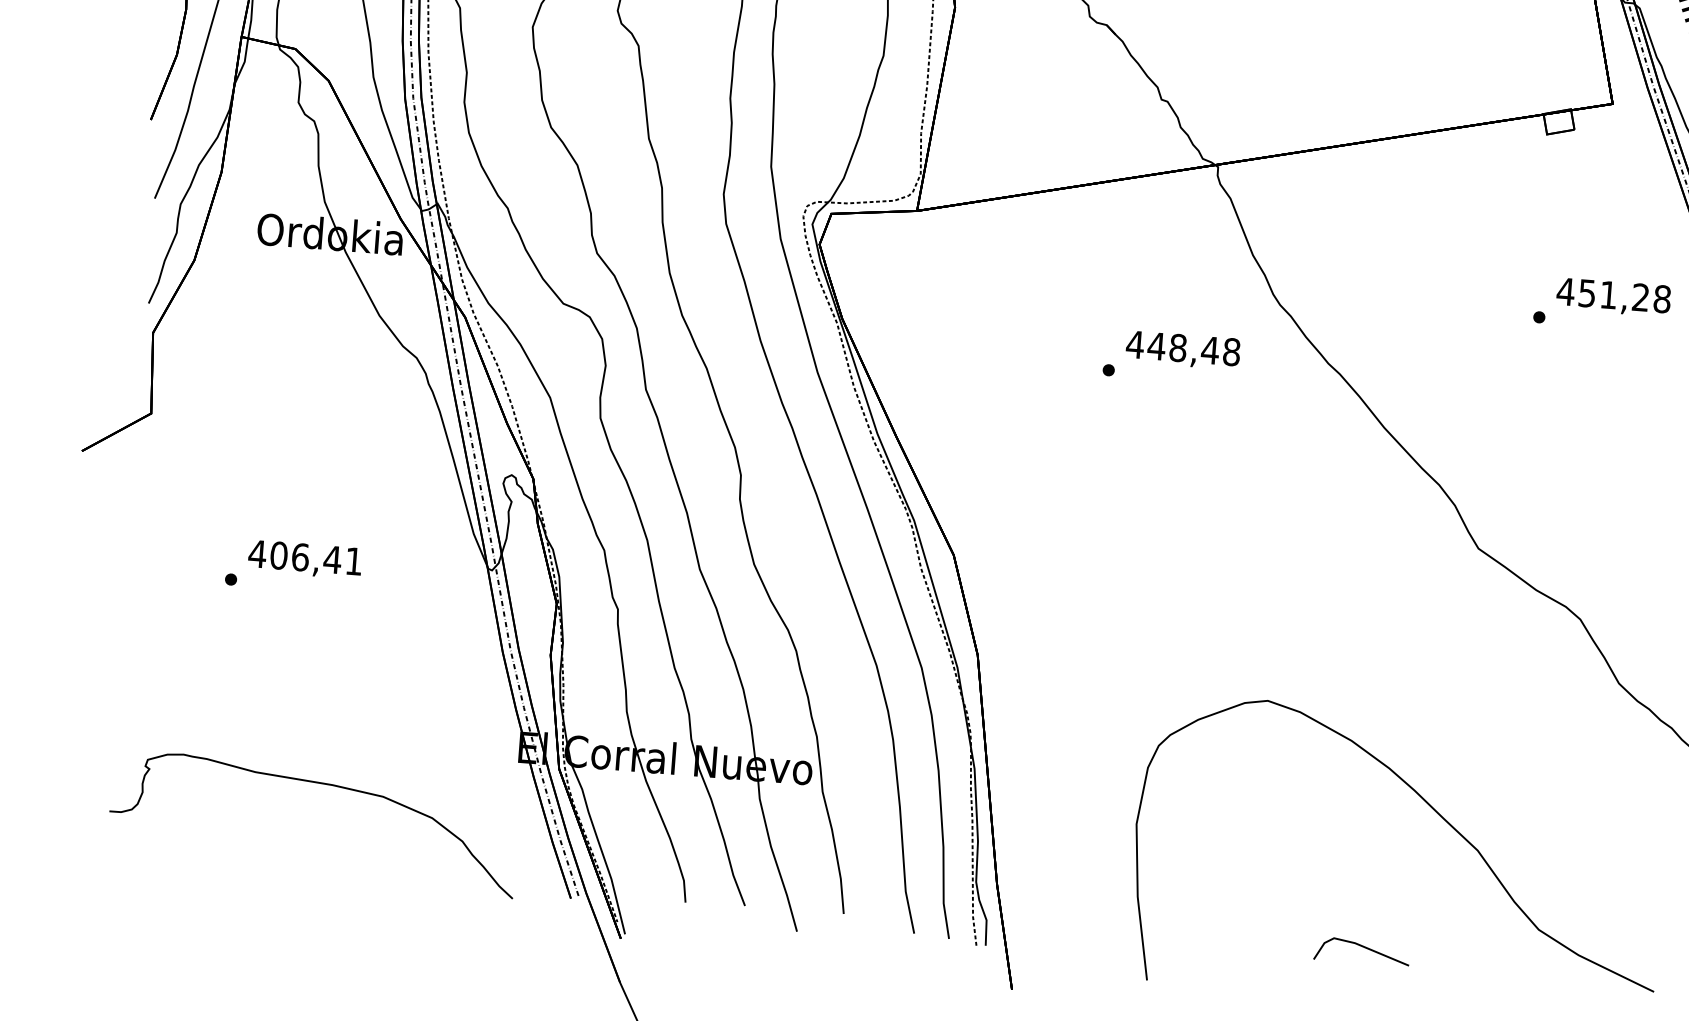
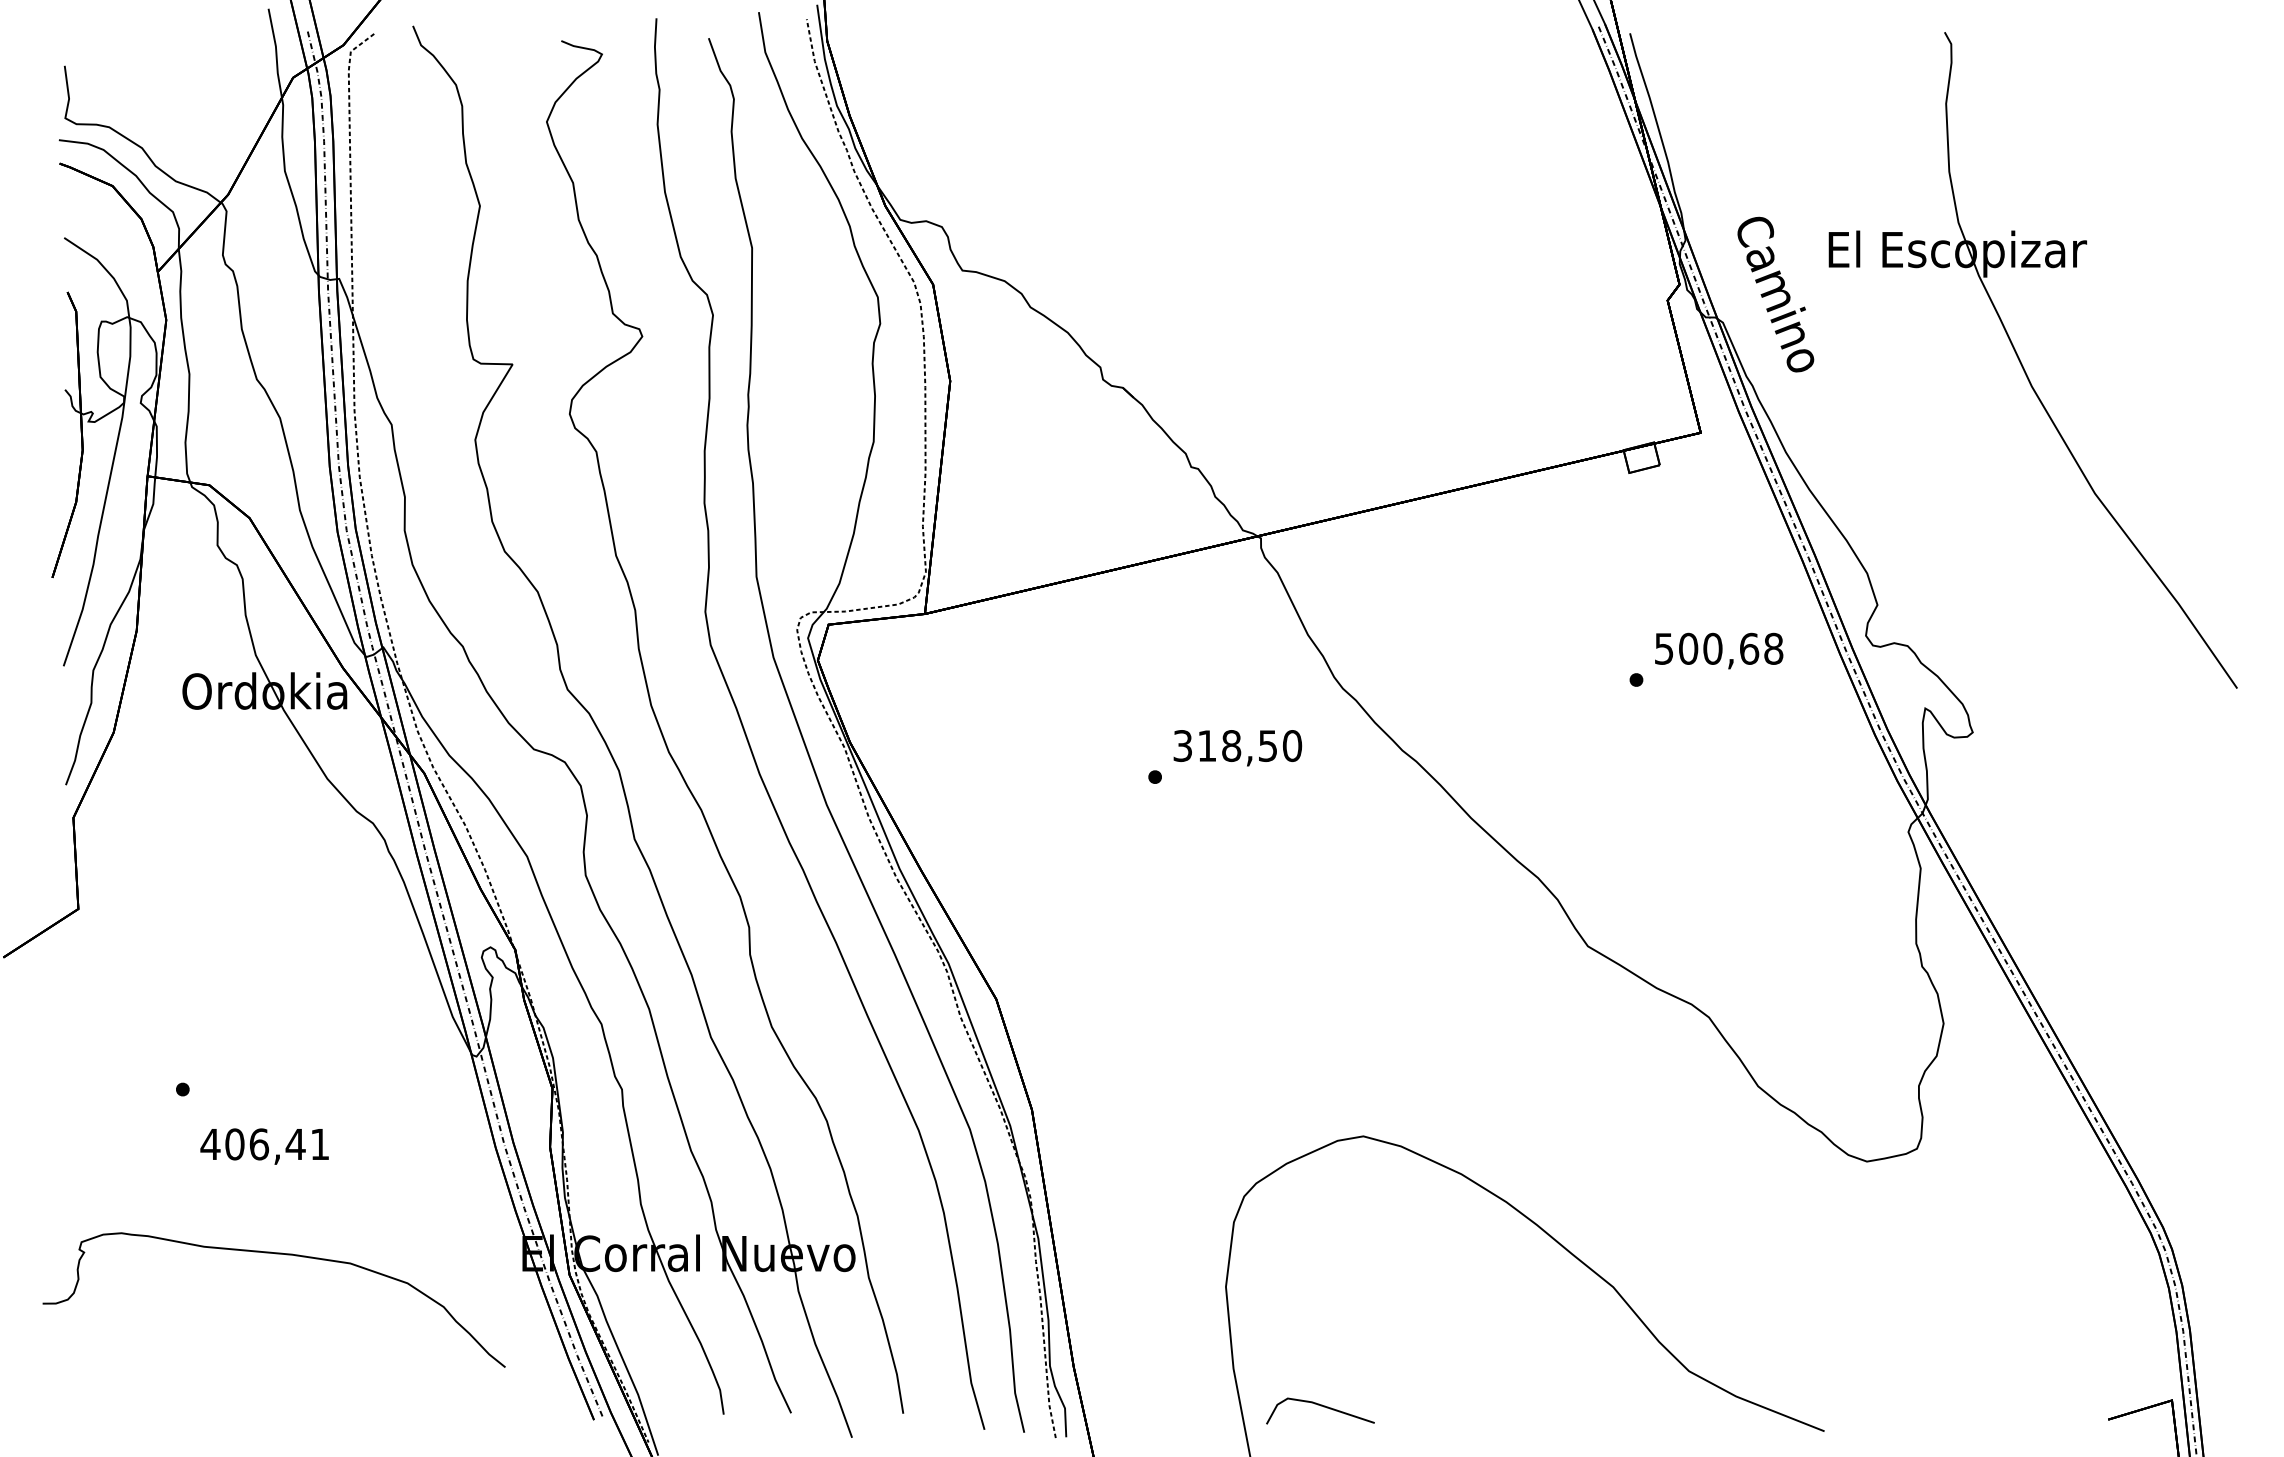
text: (1603, 294) -> (1706, 648), 451,28 -> 500,68
text: (1183, 348) -> (1237, 746), 448,48 -> 318,50
text: (304, 559) -> (264, 1146), moved
curve: (317, 783) -> (275, 1254), moved
line: (1362, 947) -> (1320, 1406), moved

